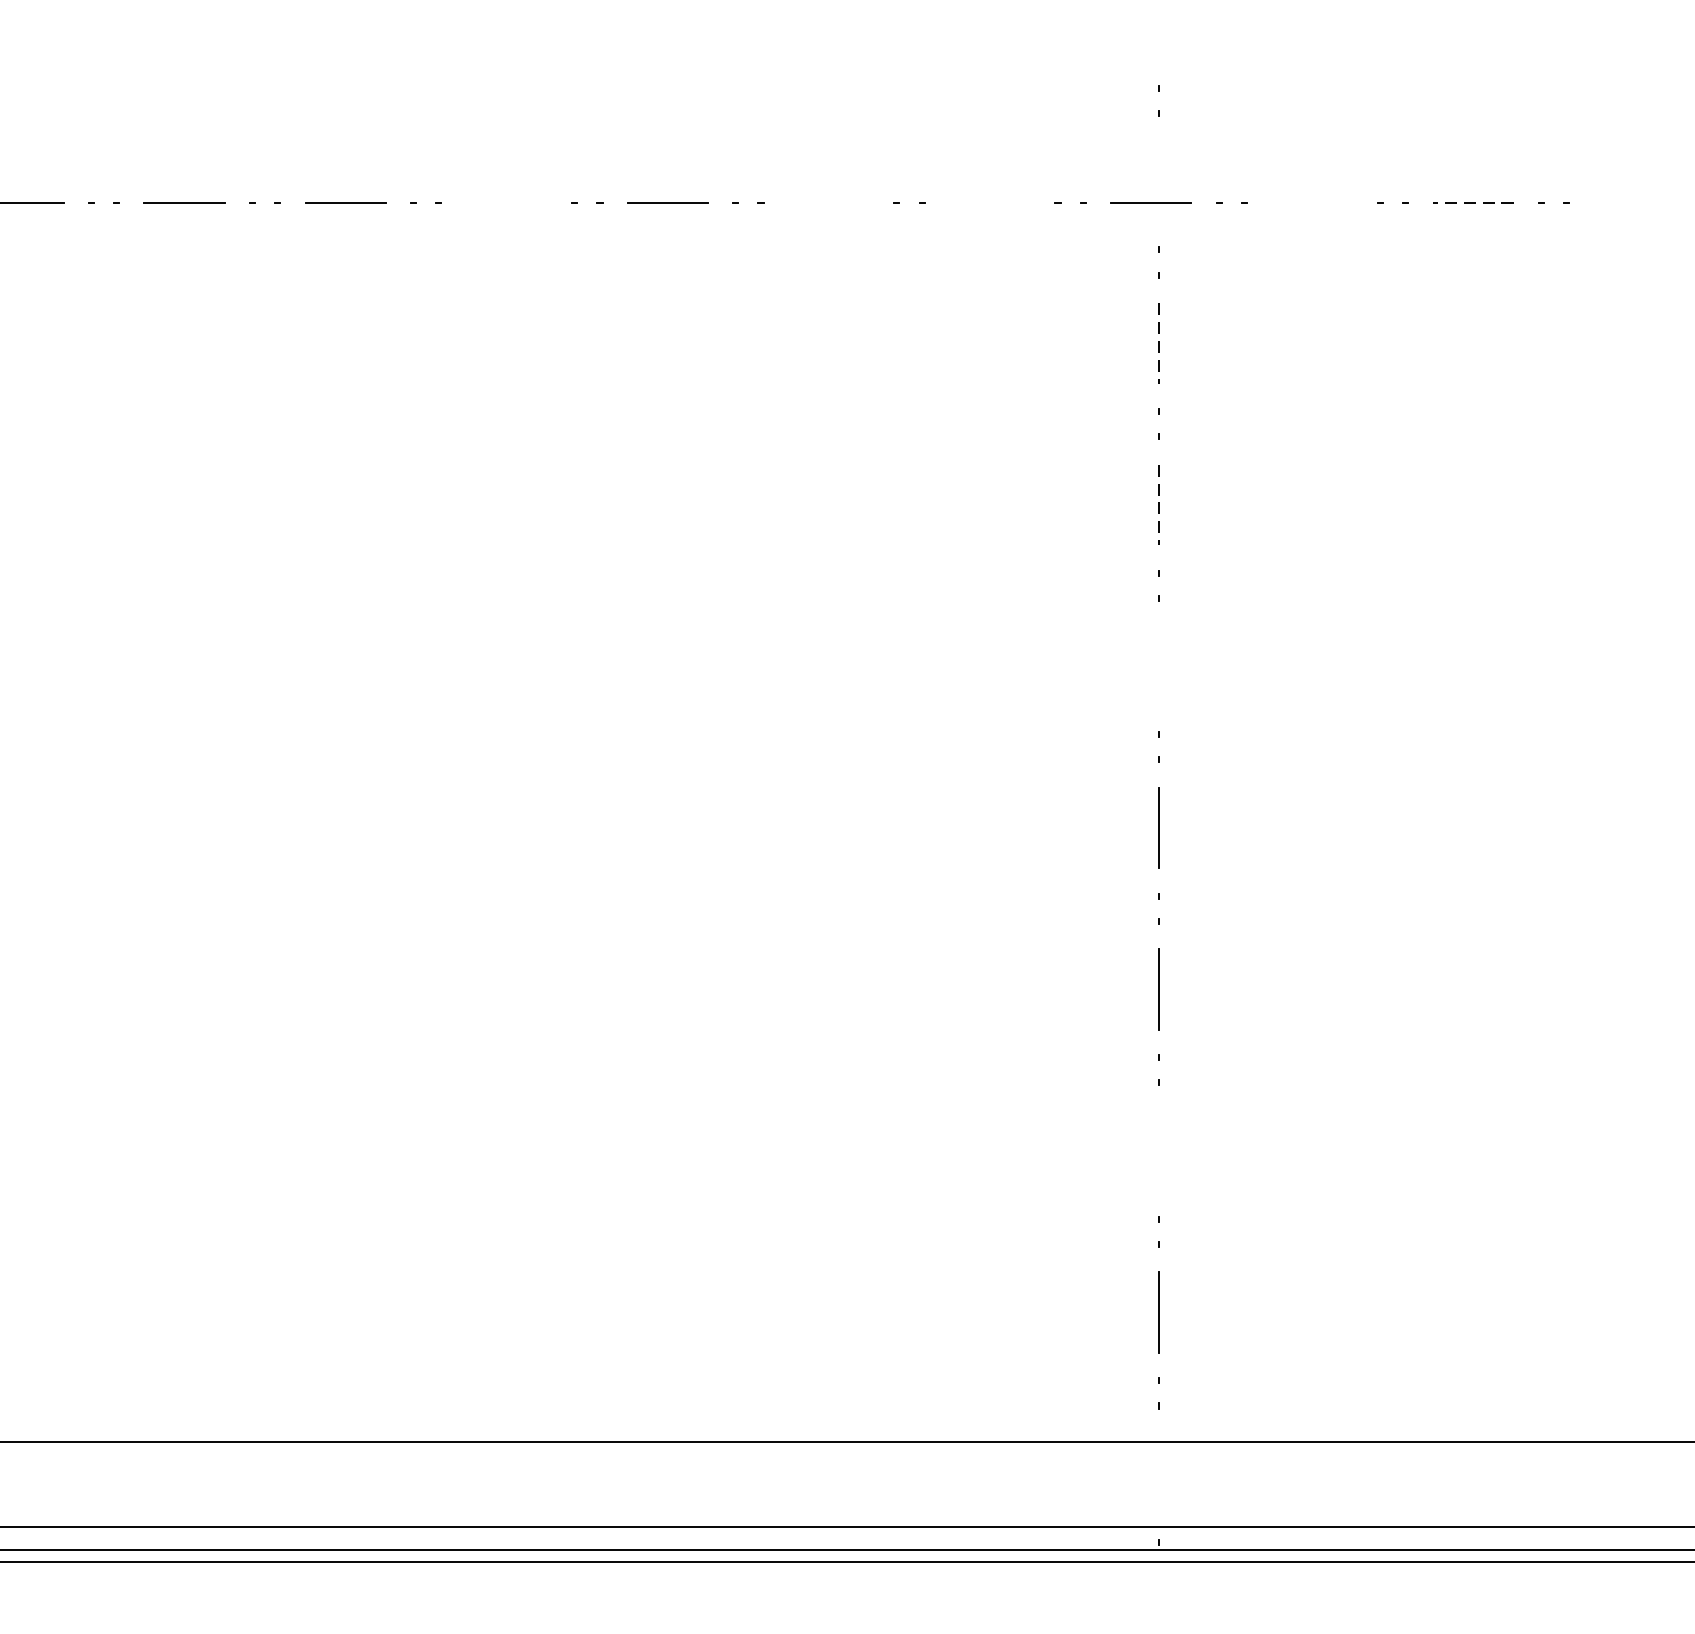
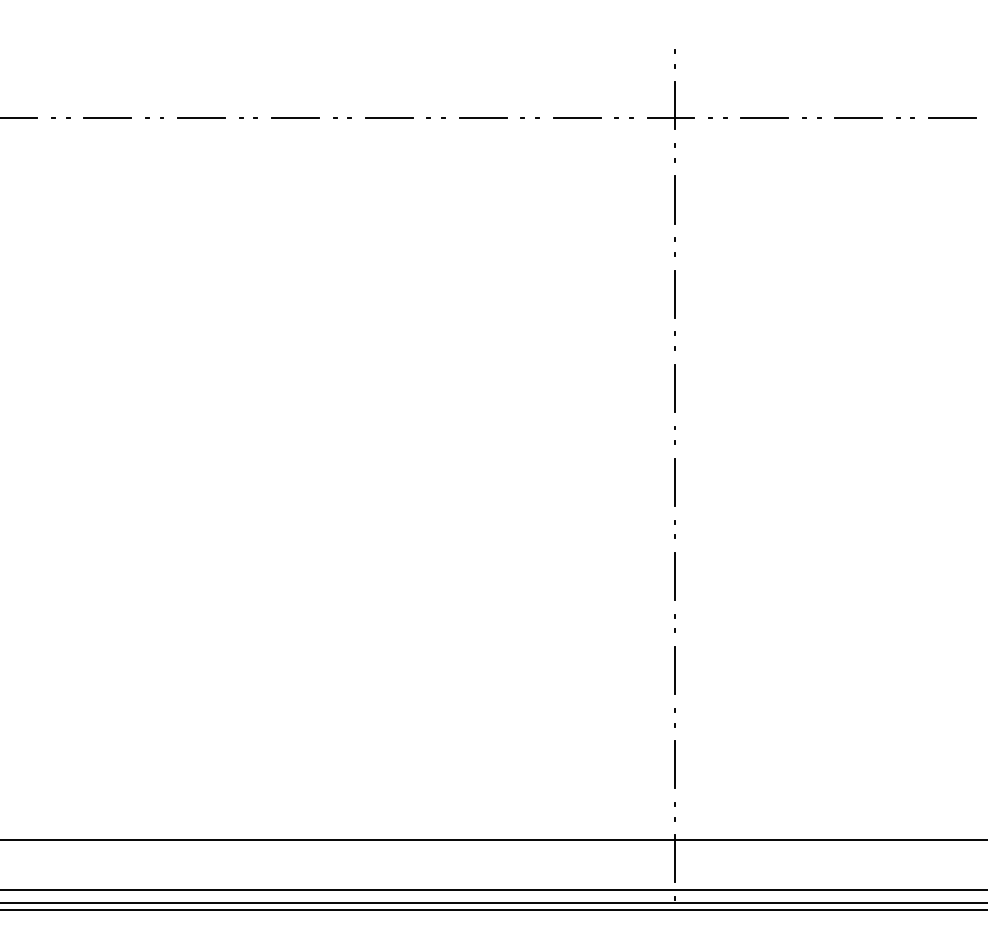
line: (1158, 181) -> (675, 105), added
line: (506, 201) -> (295, 117), added
line: (827, 201) -> (482, 117), added
line: (989, 201) -> (576, 117), added
line: (1311, 201) -> (764, 117), added
line: (1472, 201) -> (858, 117), dashed -> solid
line: (1634, 201) -> (952, 117), added
line: (1158, 344) -> (675, 200), dashed -> solid
line: (1158, 505) -> (675, 294), dashed -> solid
line: (1158, 665) -> (675, 387), added
line: (1157, 1150) -> (674, 670), added
line: (1158, 1473) -> (675, 858), added

